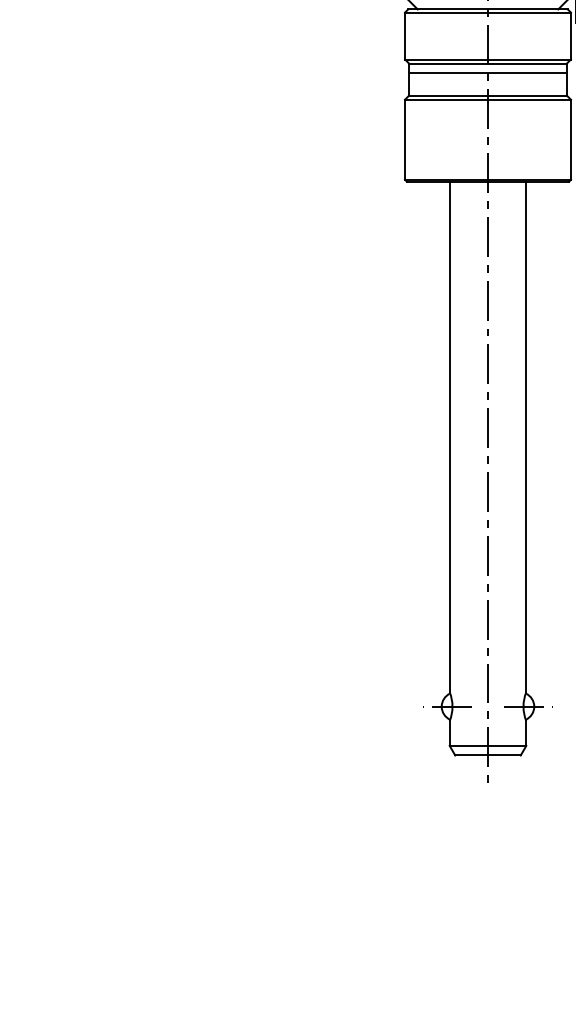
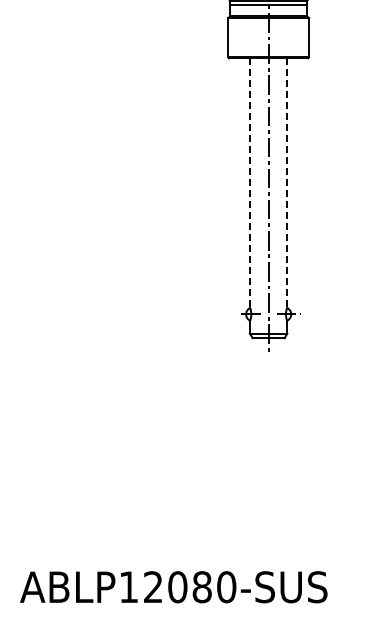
line: (448, 436) -> (249, 182), solid -> dashed
line: (526, 436) -> (287, 182), solid -> dashed

